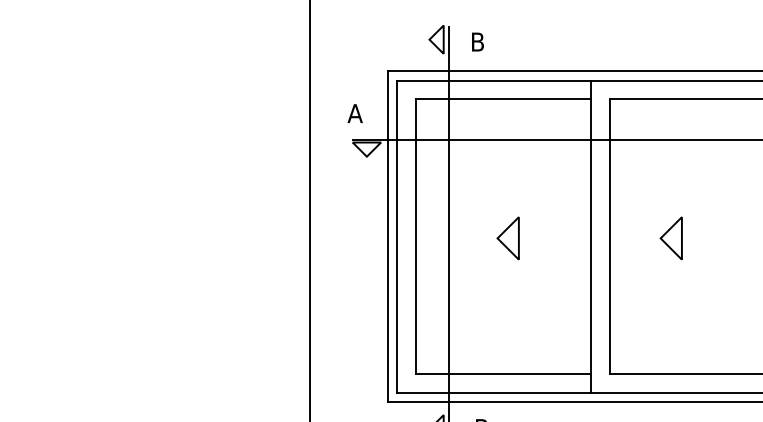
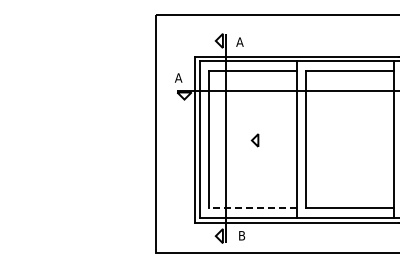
text: (476, 40) -> (239, 41), B -> A
part: (506, 238) -> (254, 140), size x0.6
part: (670, 238) -> (336, 140), removed
line: (502, 374) -> (252, 208), solid -> dashed

